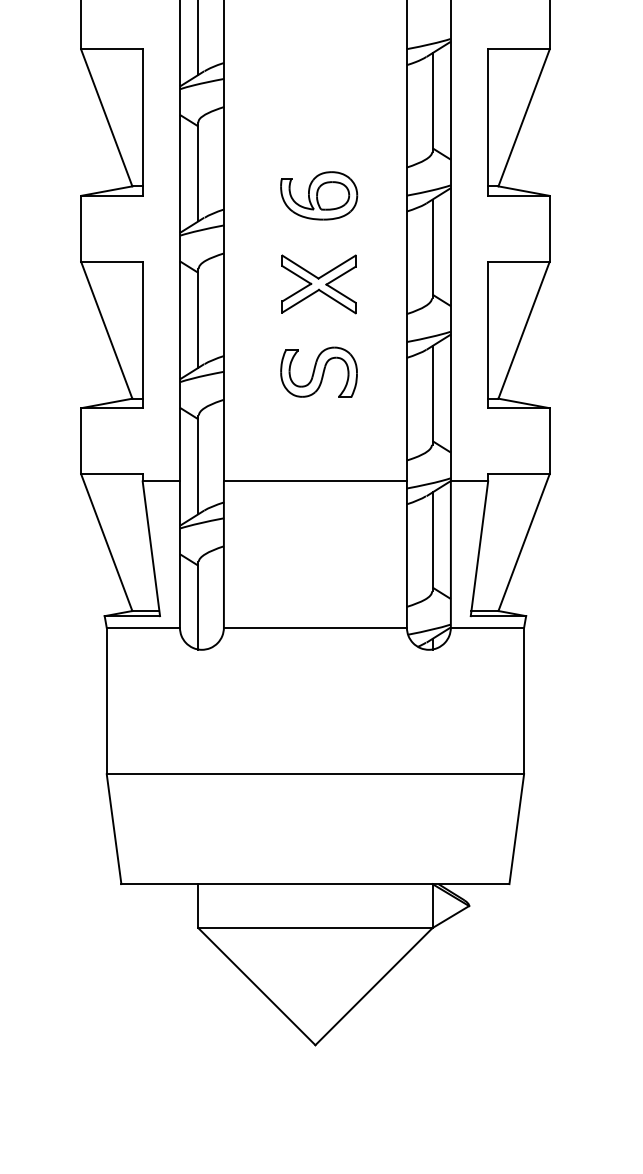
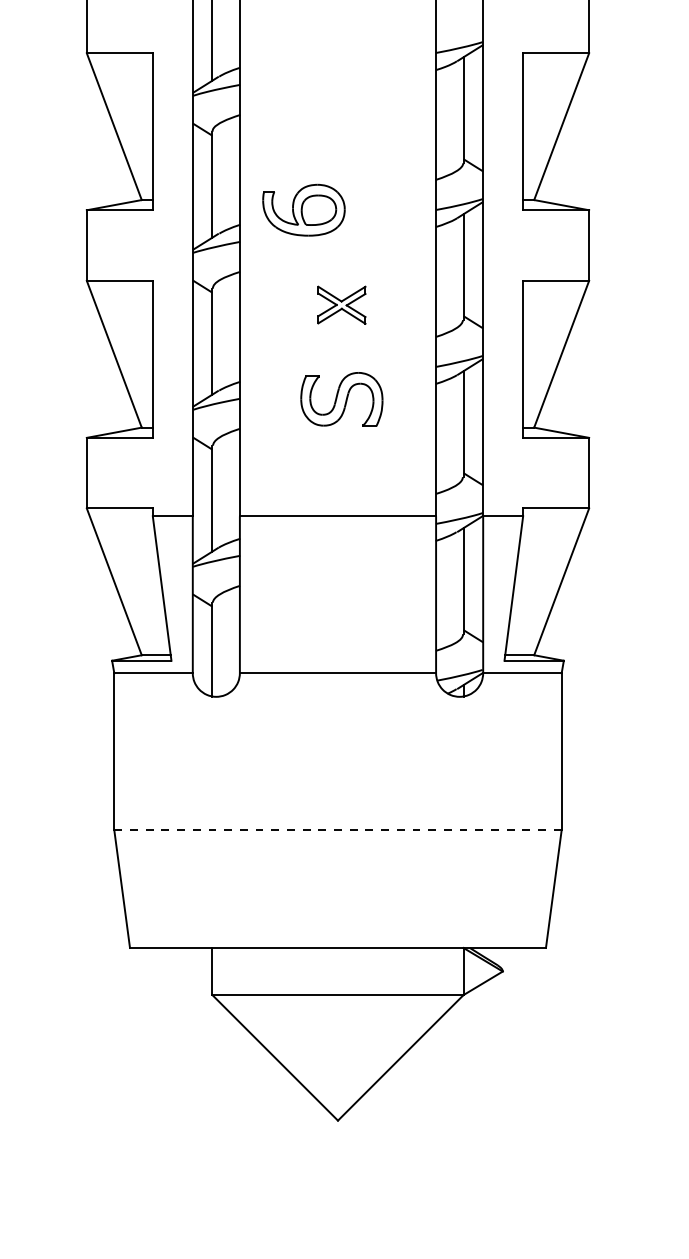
part: (318, 195) -> (303, 209), moved
part: (318, 284) -> (341, 305), size x0.6
line: (314, 774) -> (337, 830), solid -> dashed

